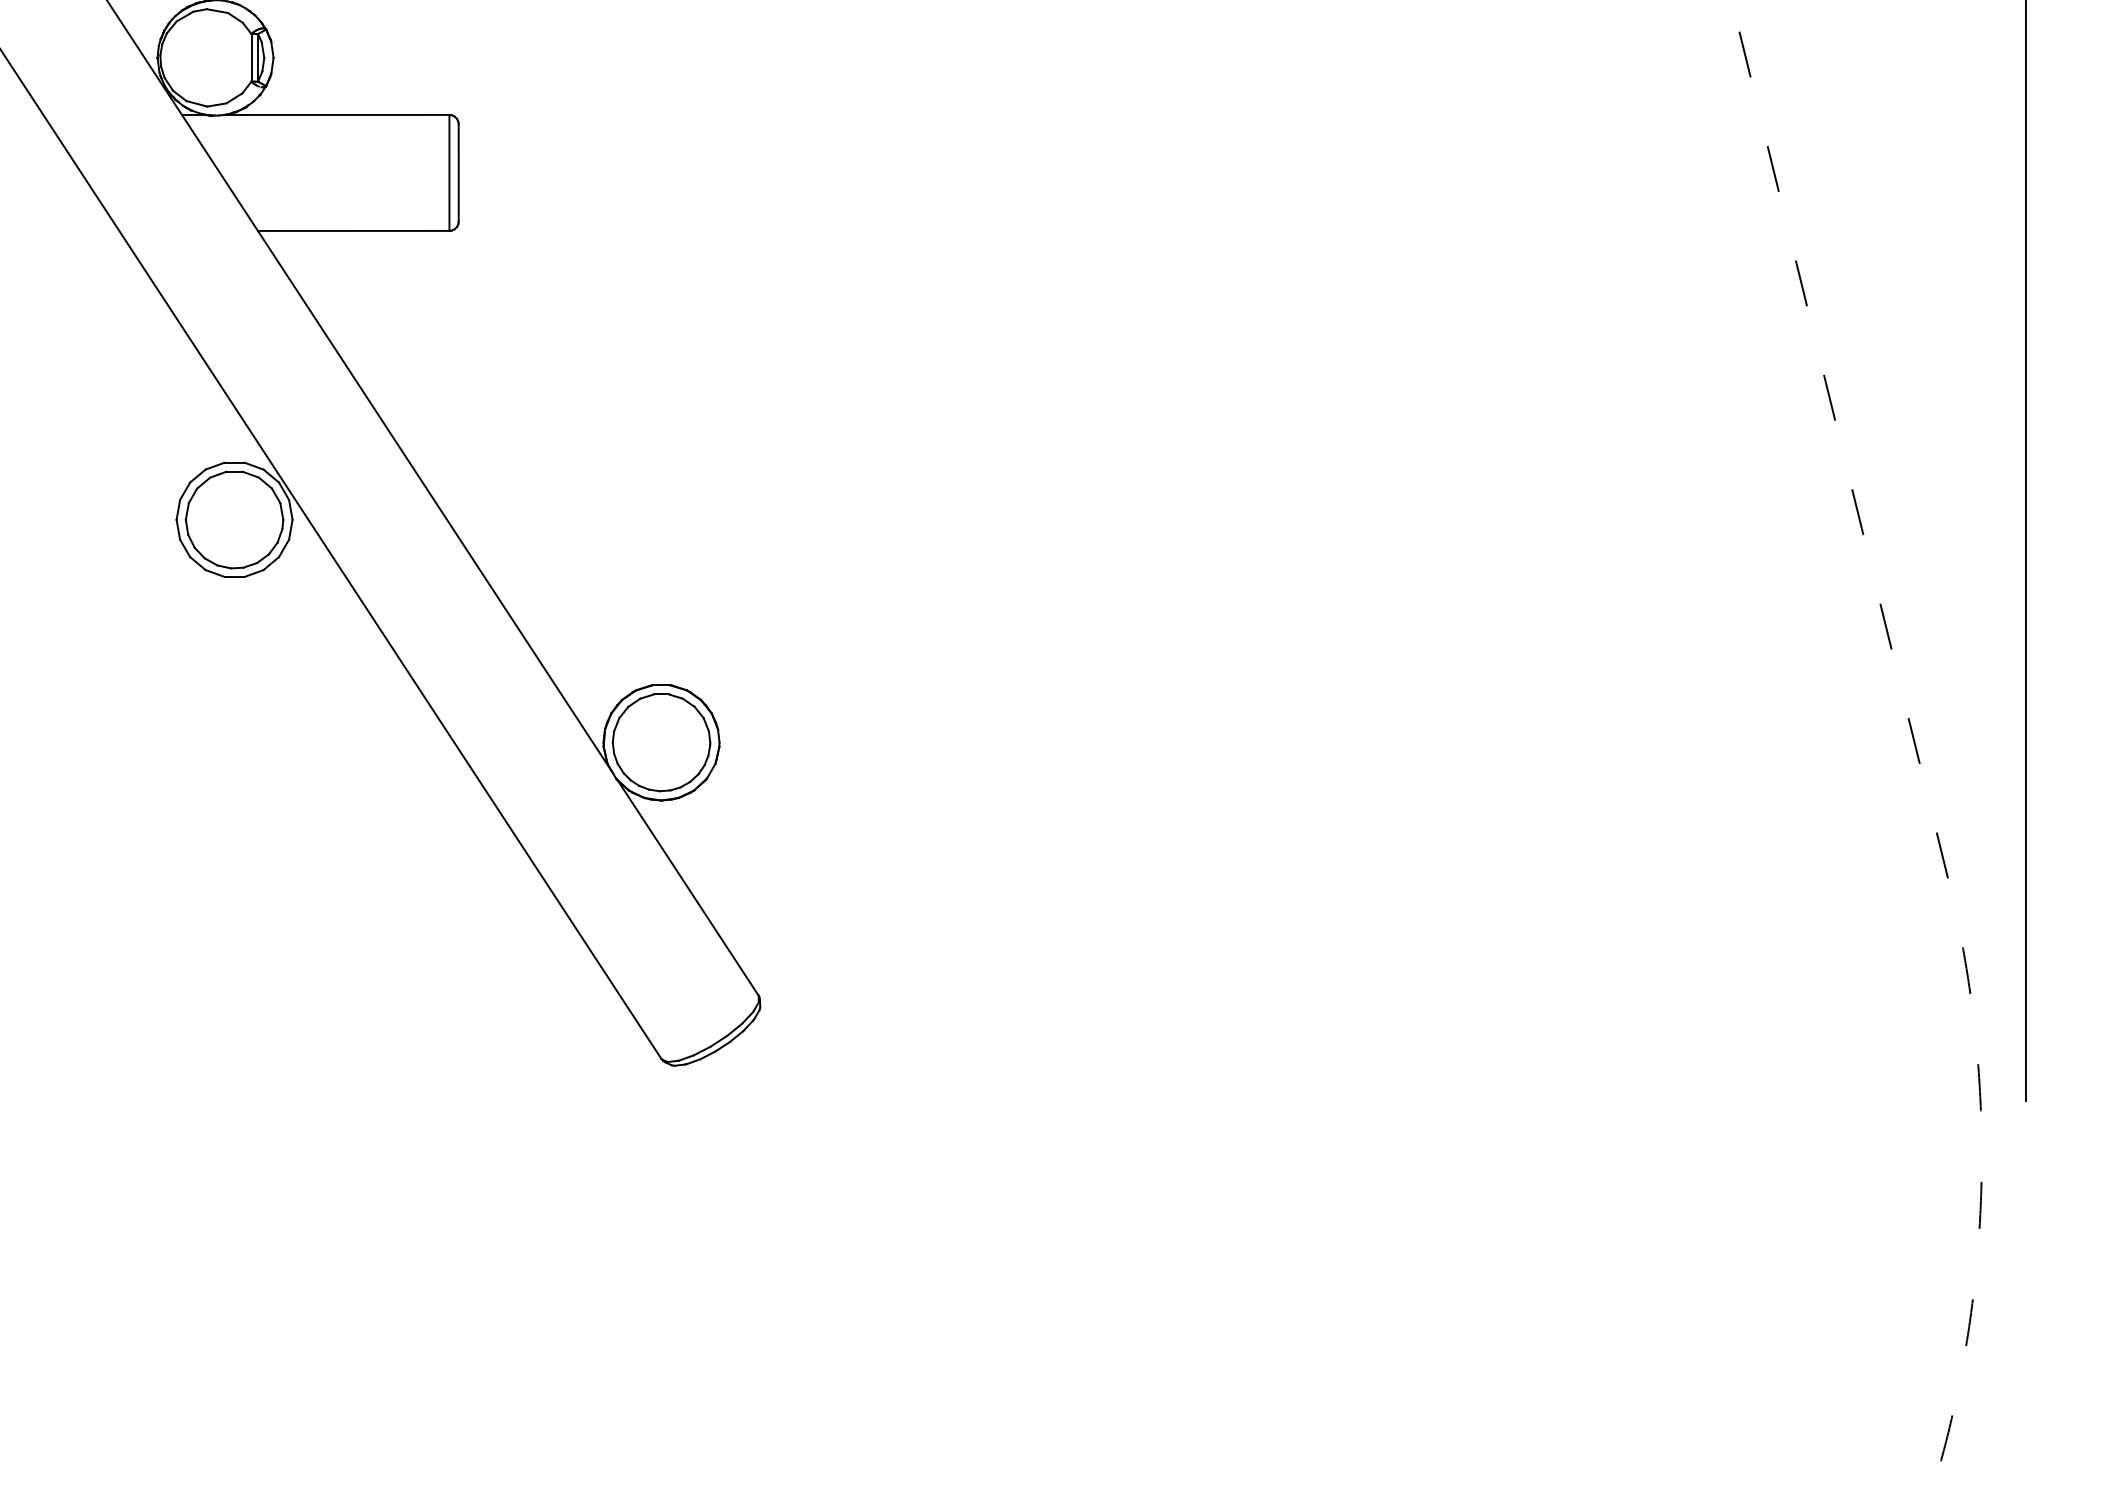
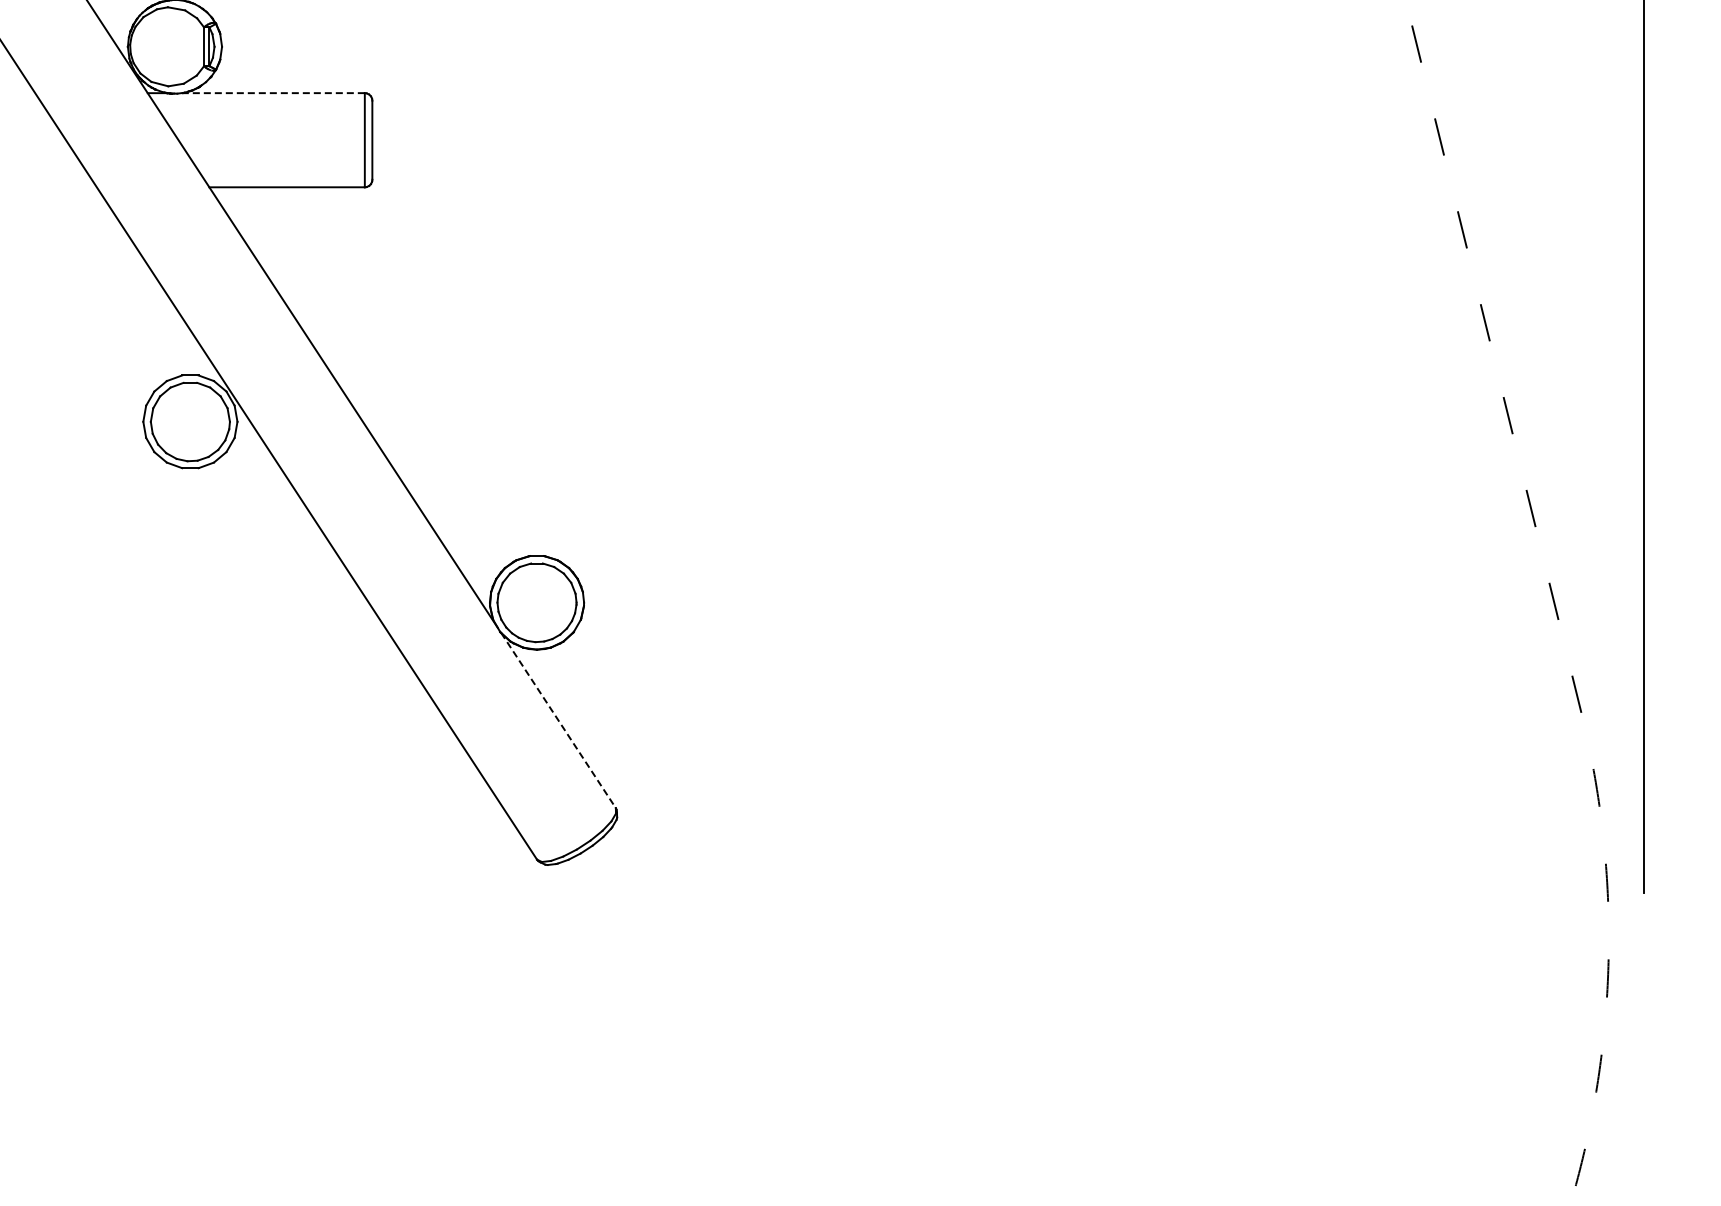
line: (335, 115) -> (272, 93), solid -> dashed
line: (687, 887) -> (558, 720), solid -> dashed

